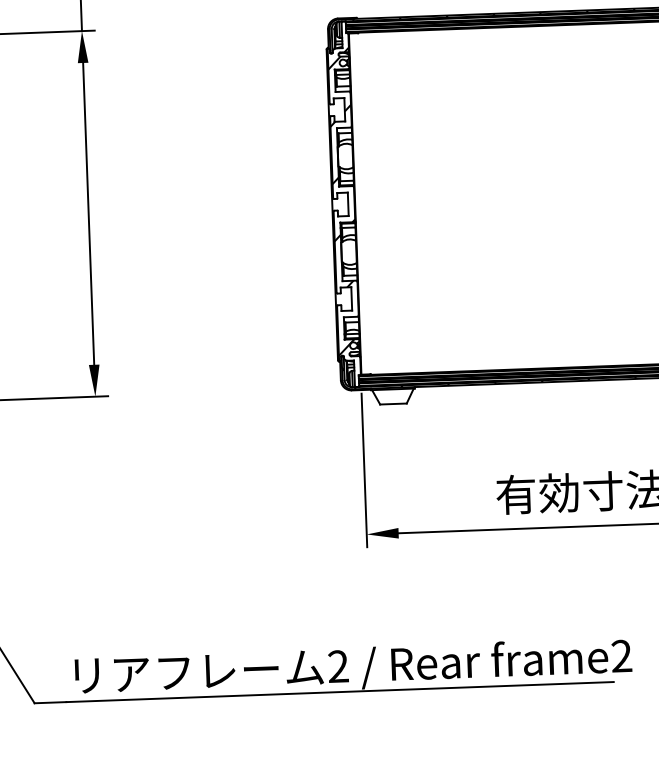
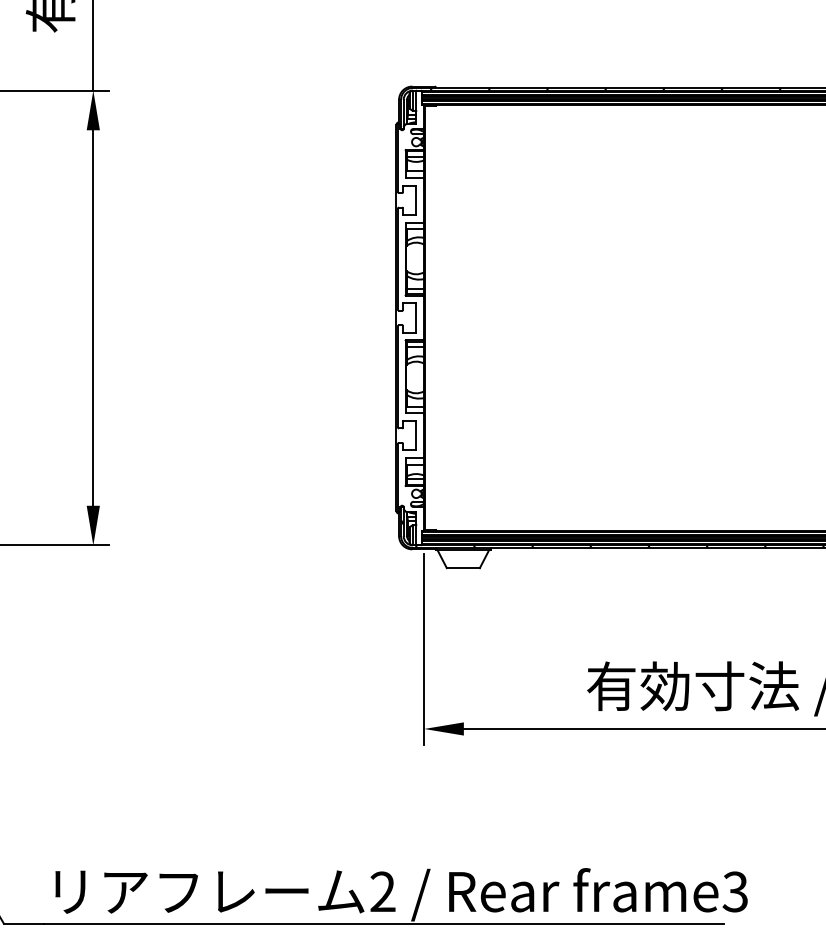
hatch: (343, 201) -> (410, 314), removed
text: (621, 655) -> (735, 891), frame2 -> frame3

